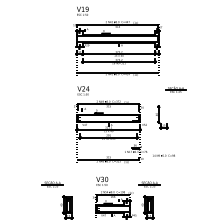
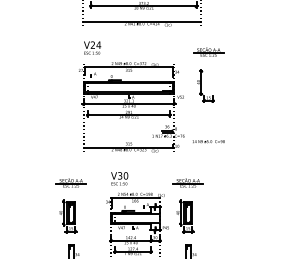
part: (175, 89) -> (208, 51), moved
part: (52, 184) -> (70, 183), moved

